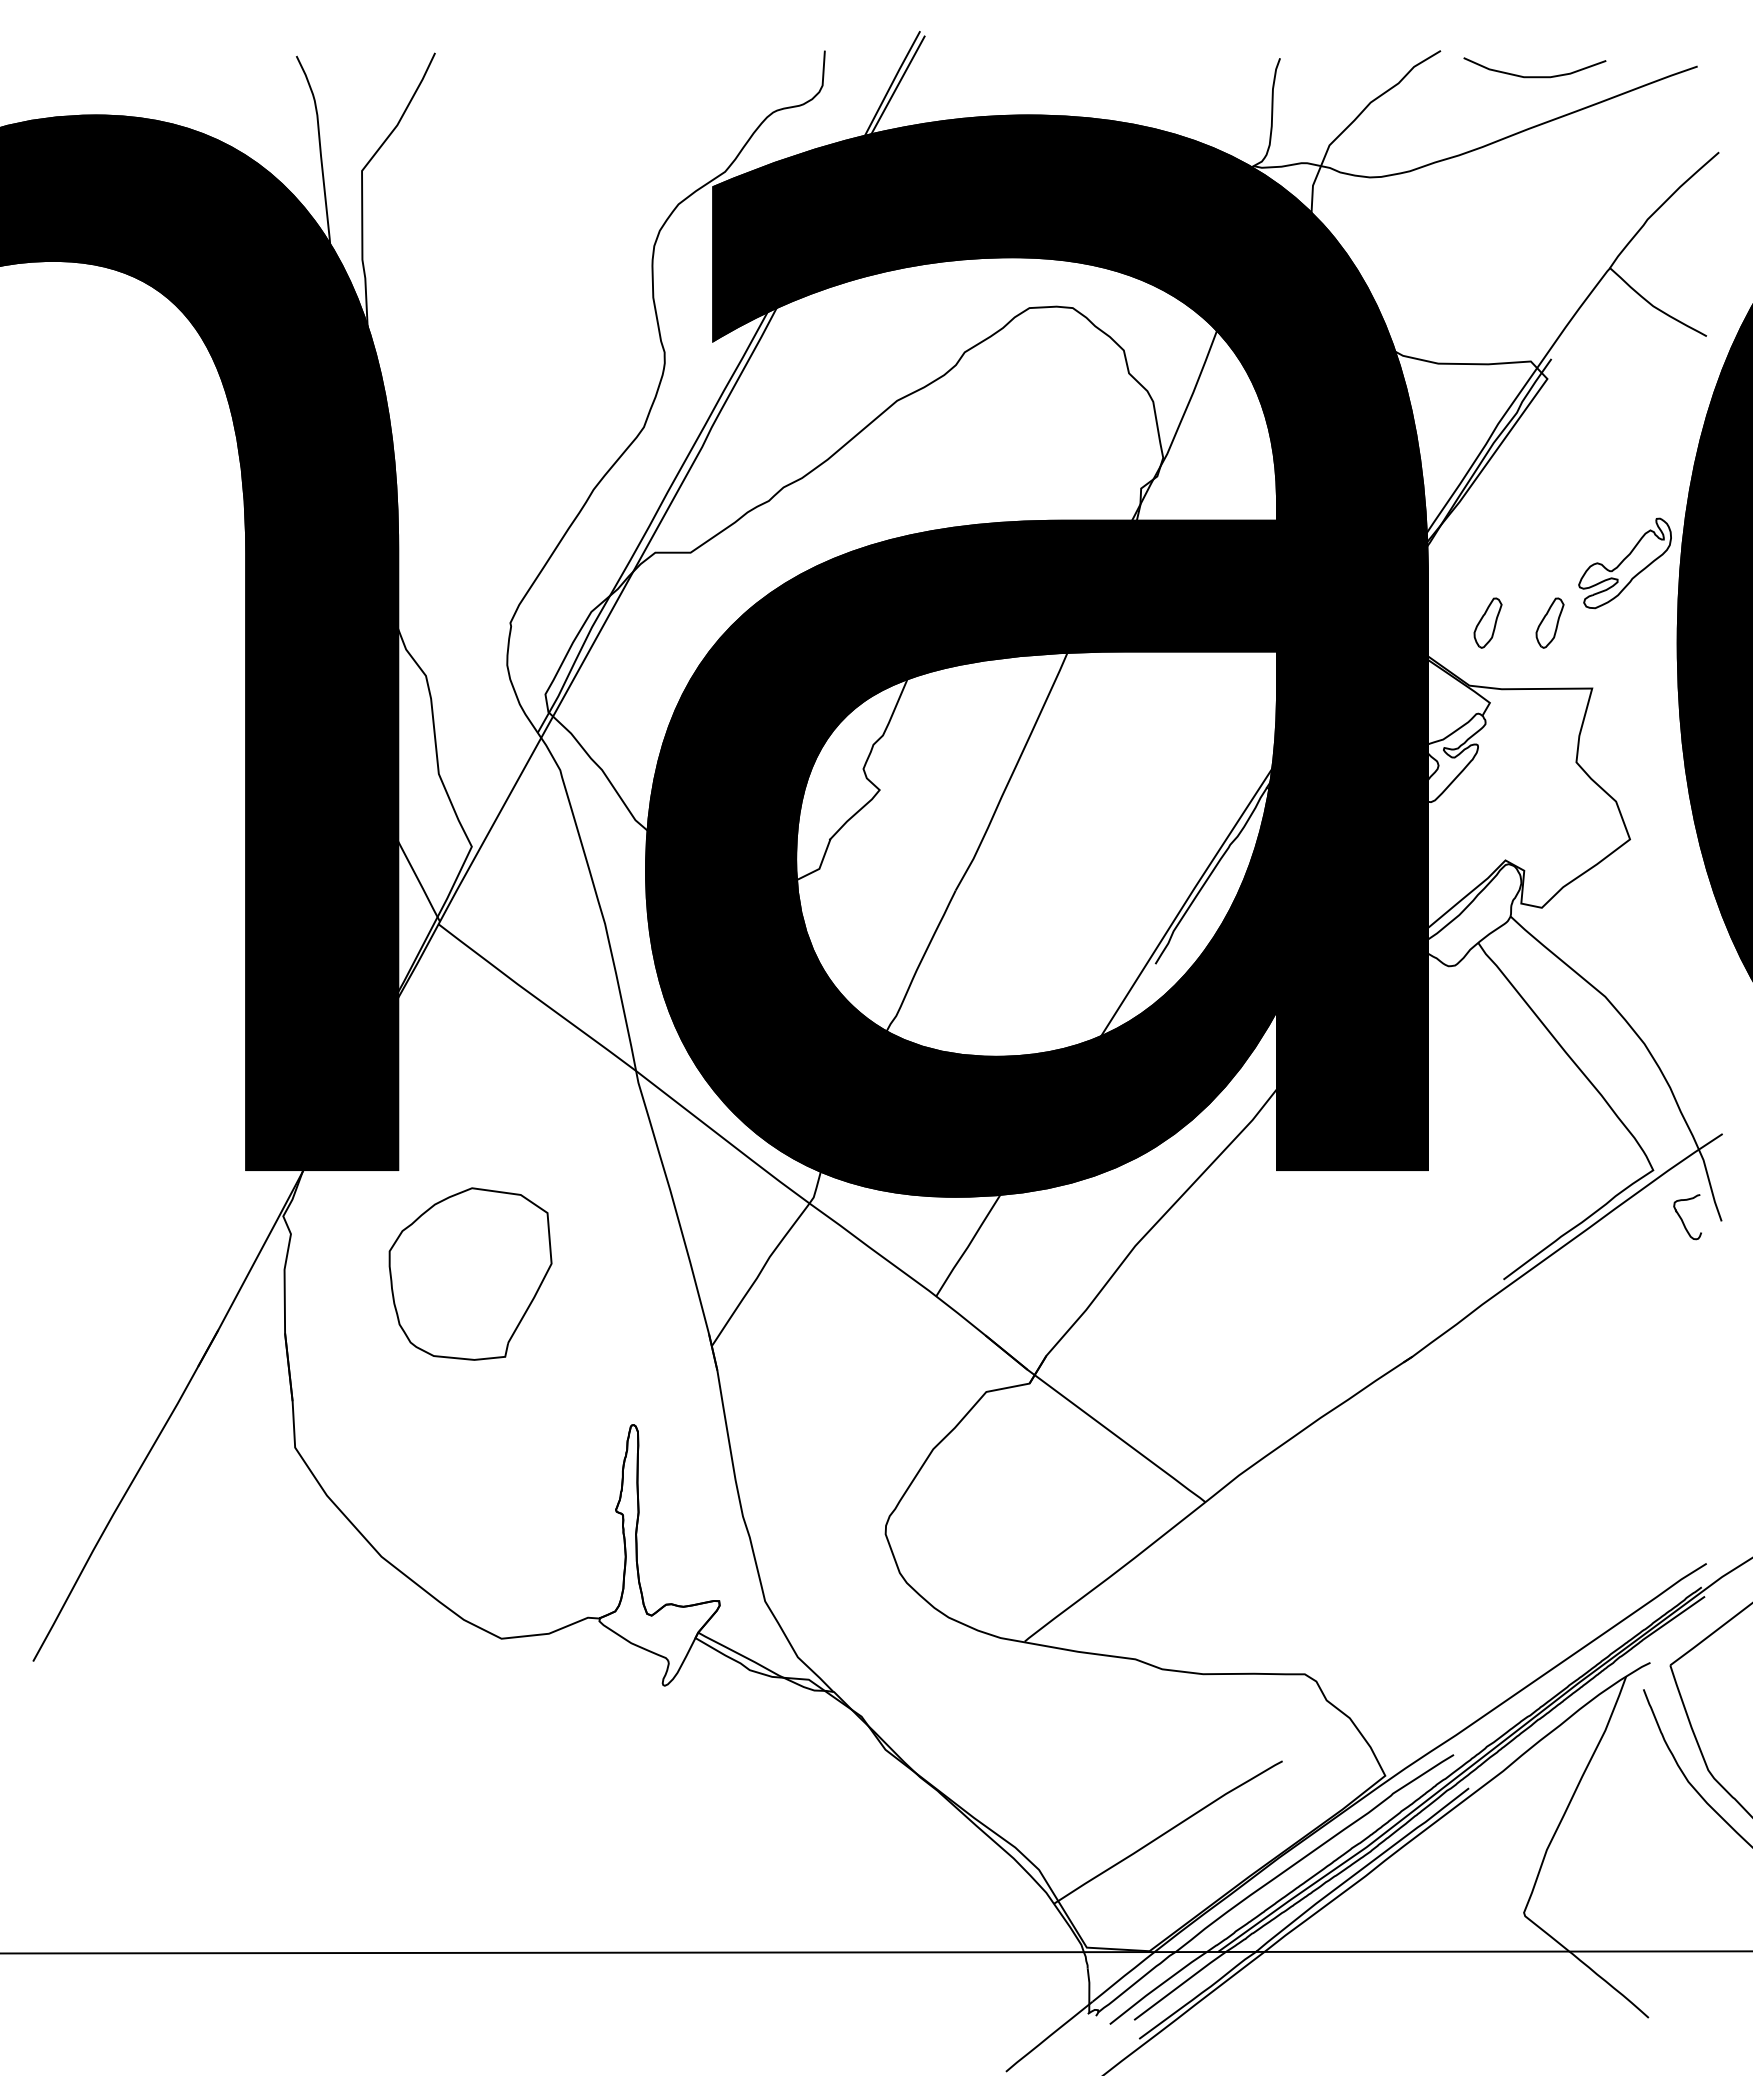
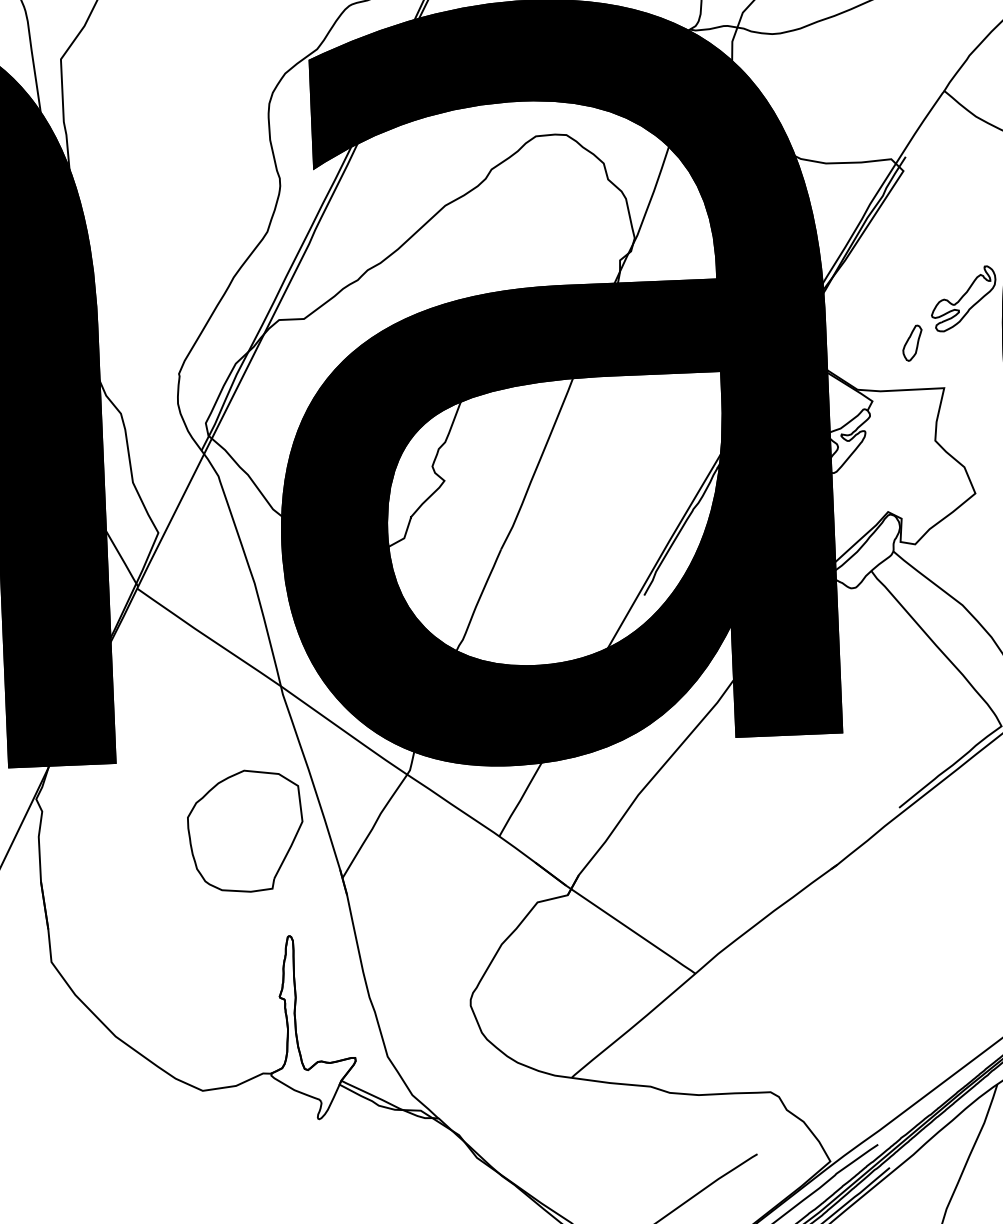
part: (1487, 622) -> (868, 344), removed
part: (470, 1273) -> (245, 830), moved

